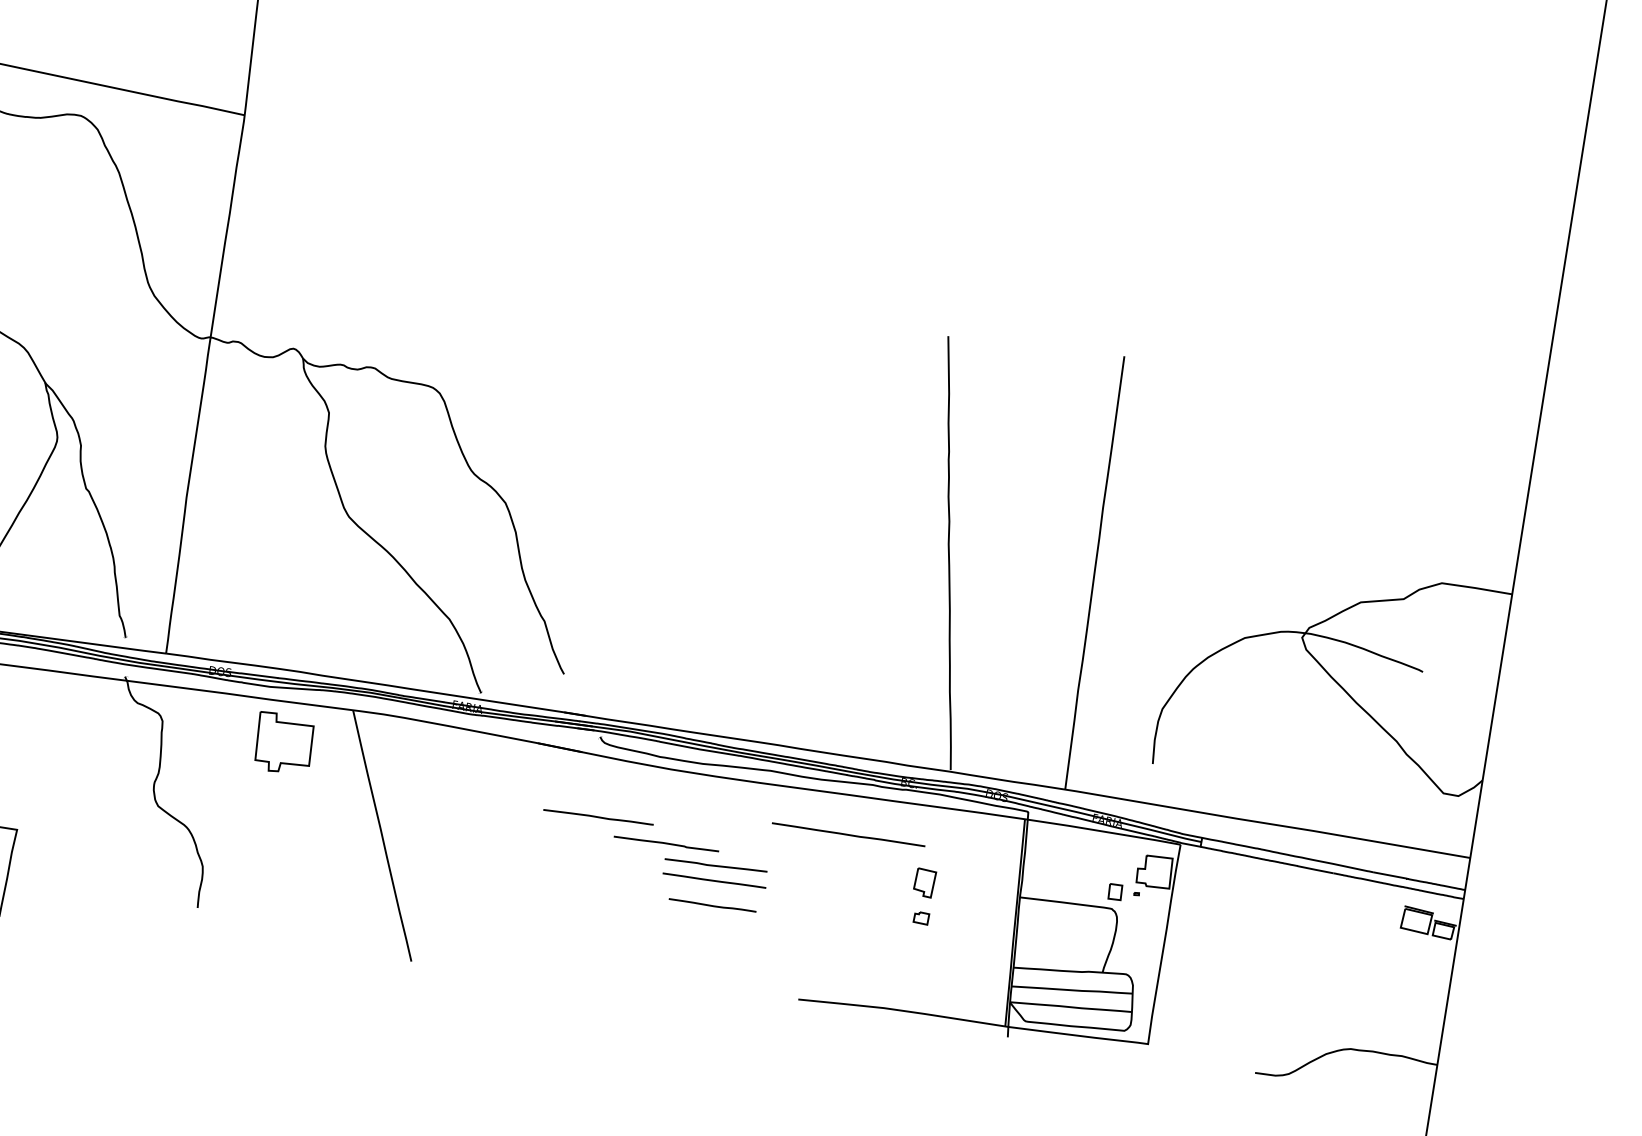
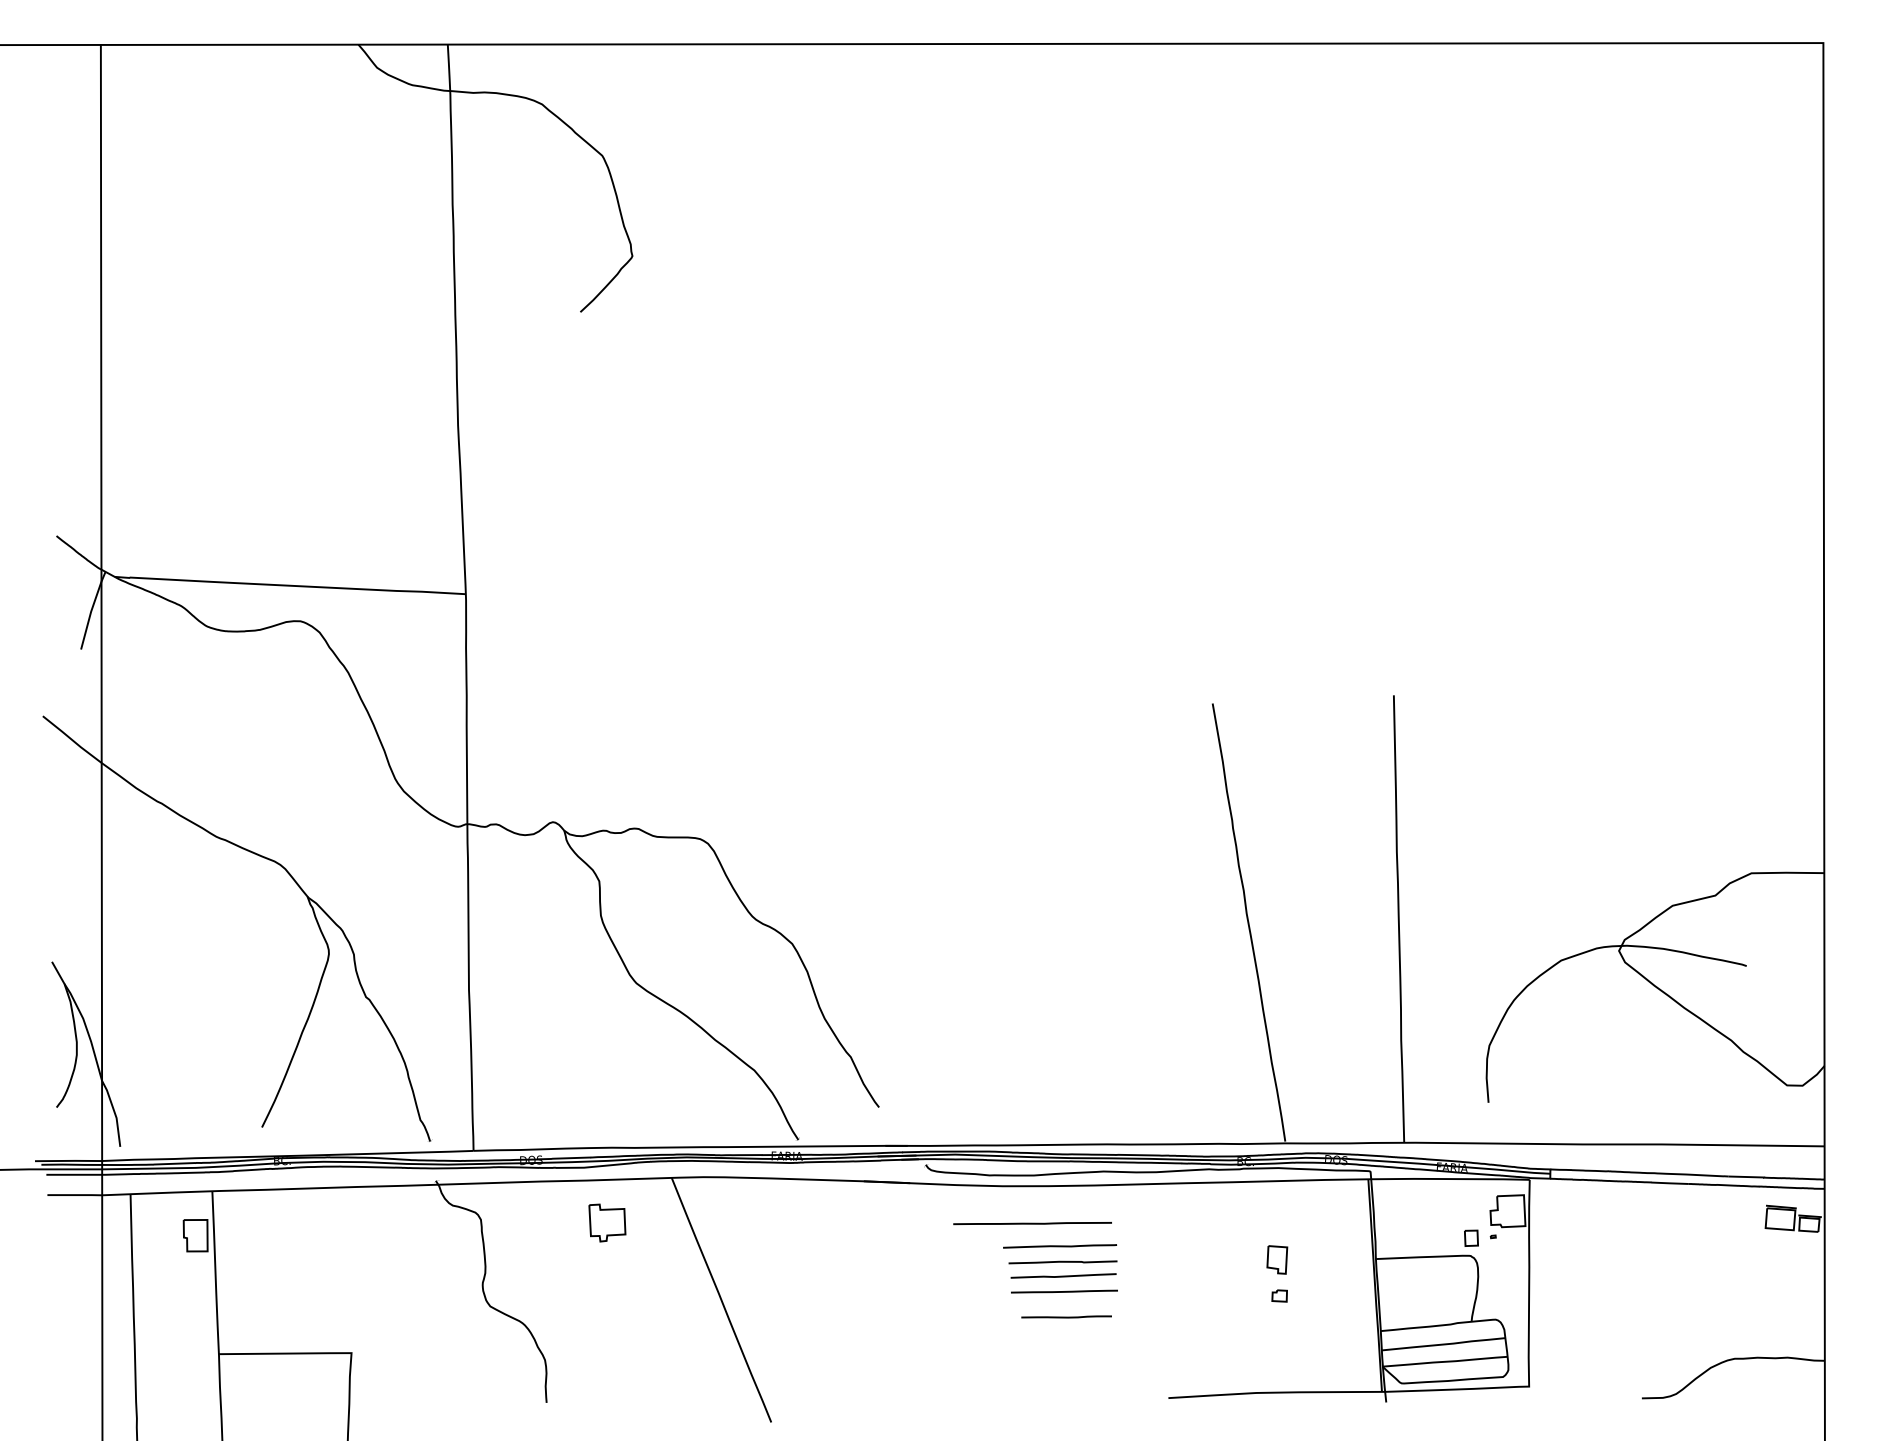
part: (284, 743) -> (607, 1222), size x0.62
line: (597, 817) -> (1059, 1246), moved
line: (848, 834) -> (1032, 1223), moved
curve: (665, 844) -> (1062, 1262), moved

